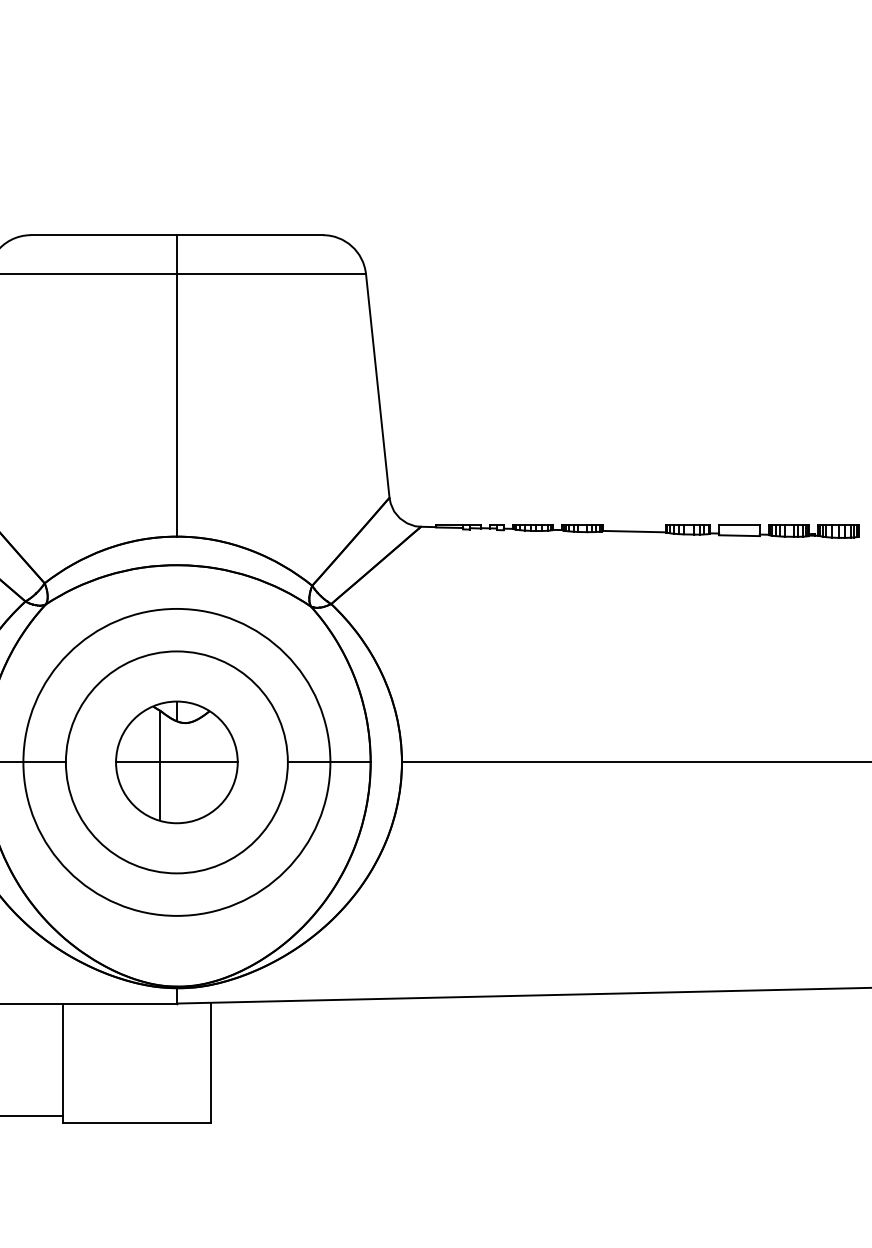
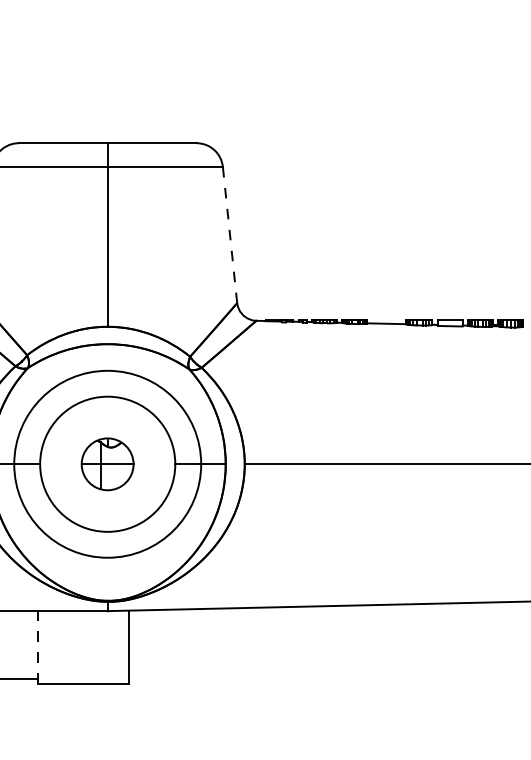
line: (378, 385) -> (230, 234), solid -> dashed
part: (176, 762) -> (107, 464), size x0.7
line: (63, 1061) -> (38, 646), solid -> dashed

